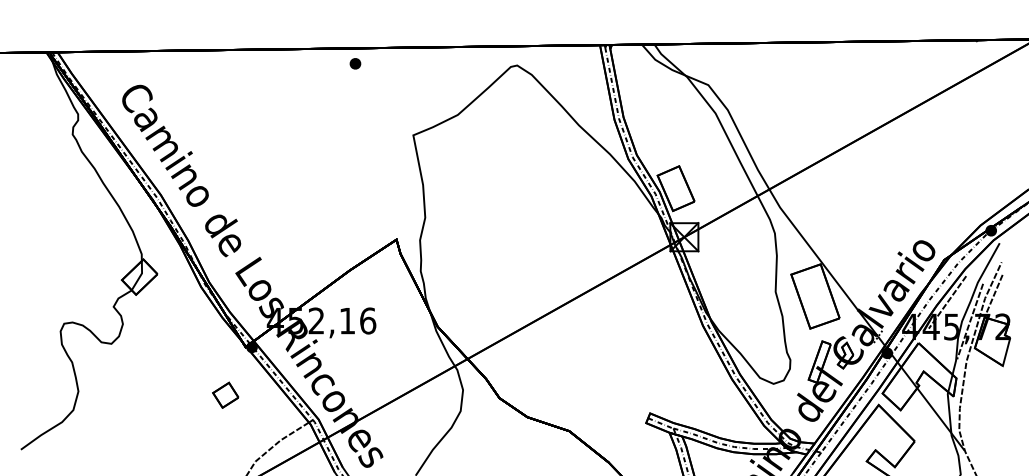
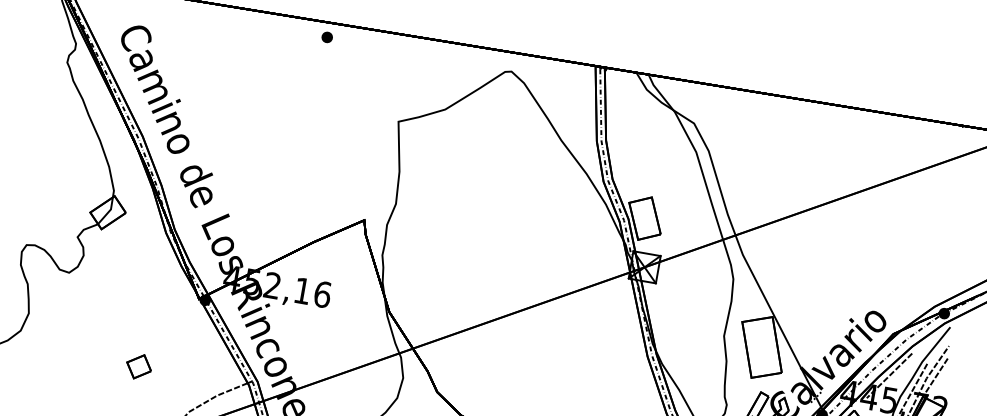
part: (355, 63) -> (327, 37), moved
part: (225, 394) -> (138, 365), moved

